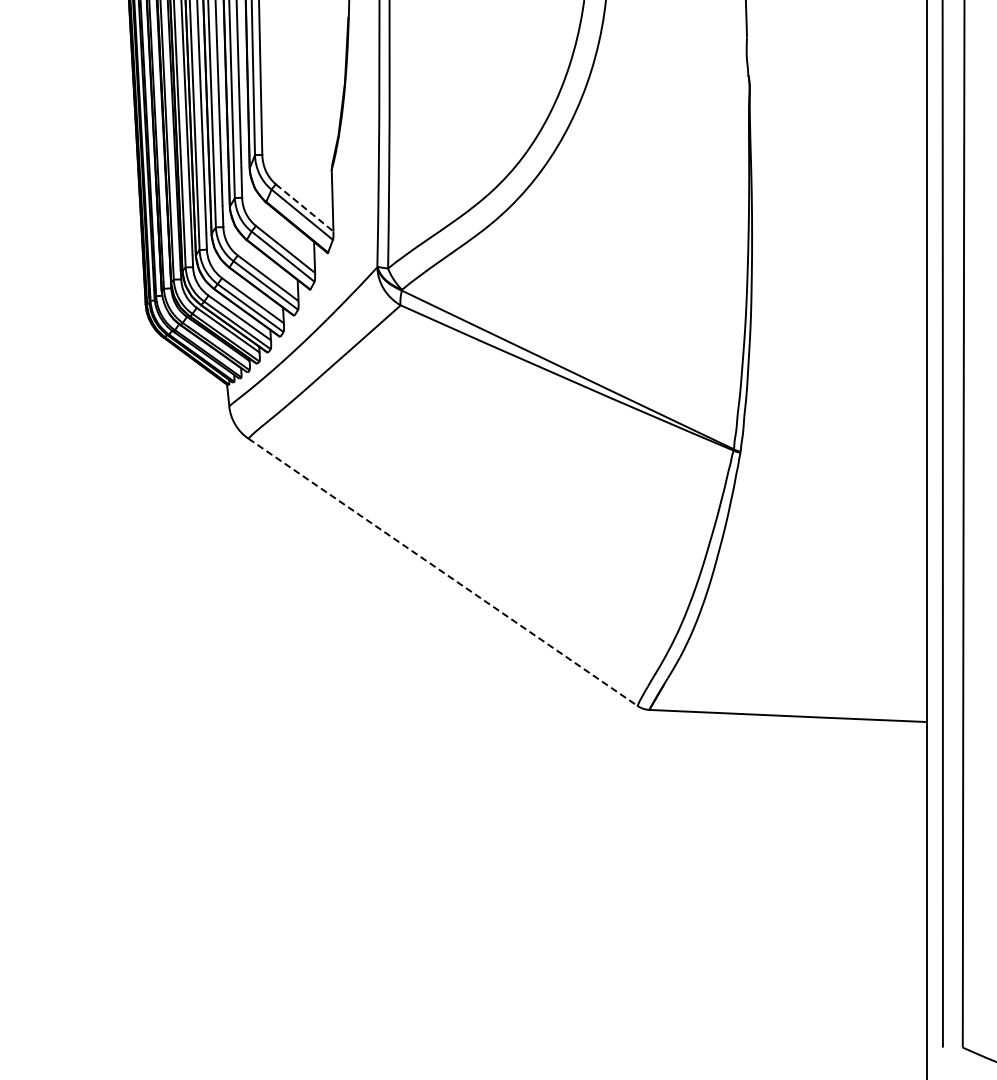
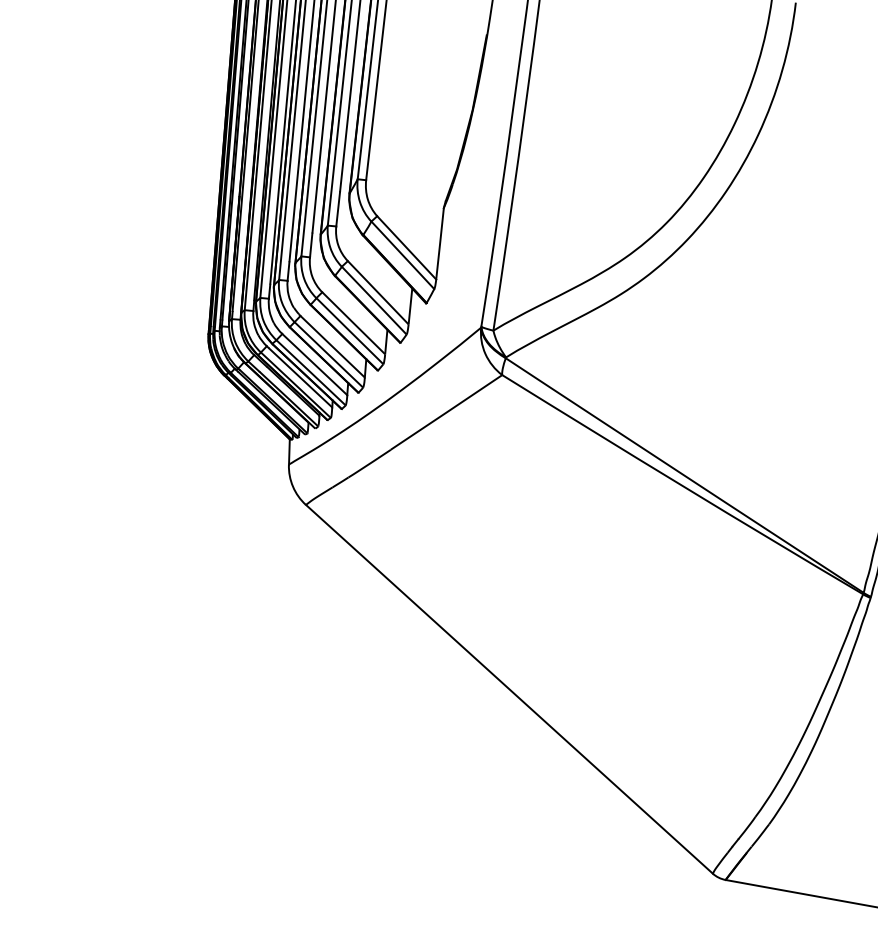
line: (305, 208) -> (407, 248), dashed -> solid
line: (443, 572) -> (509, 689), dashed -> solid

